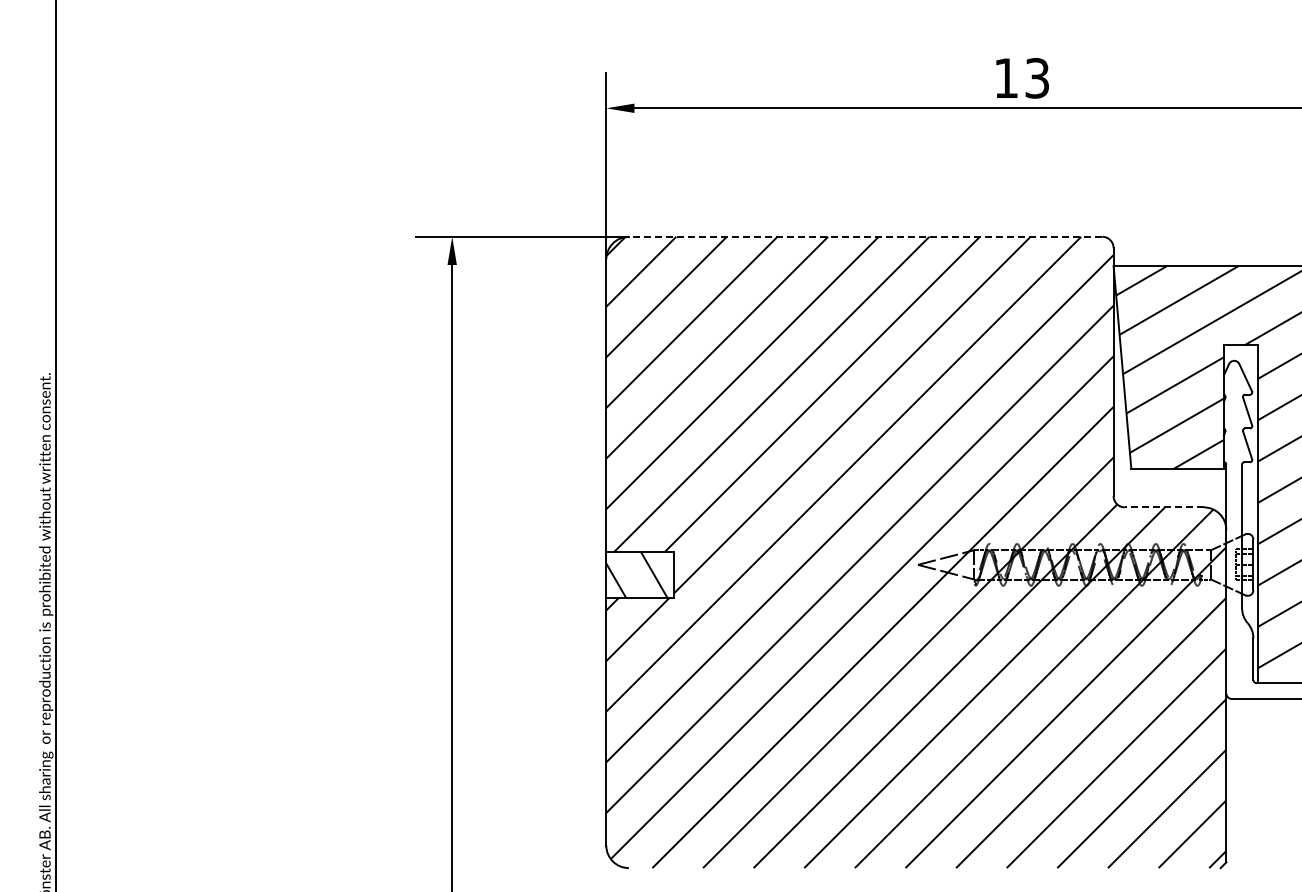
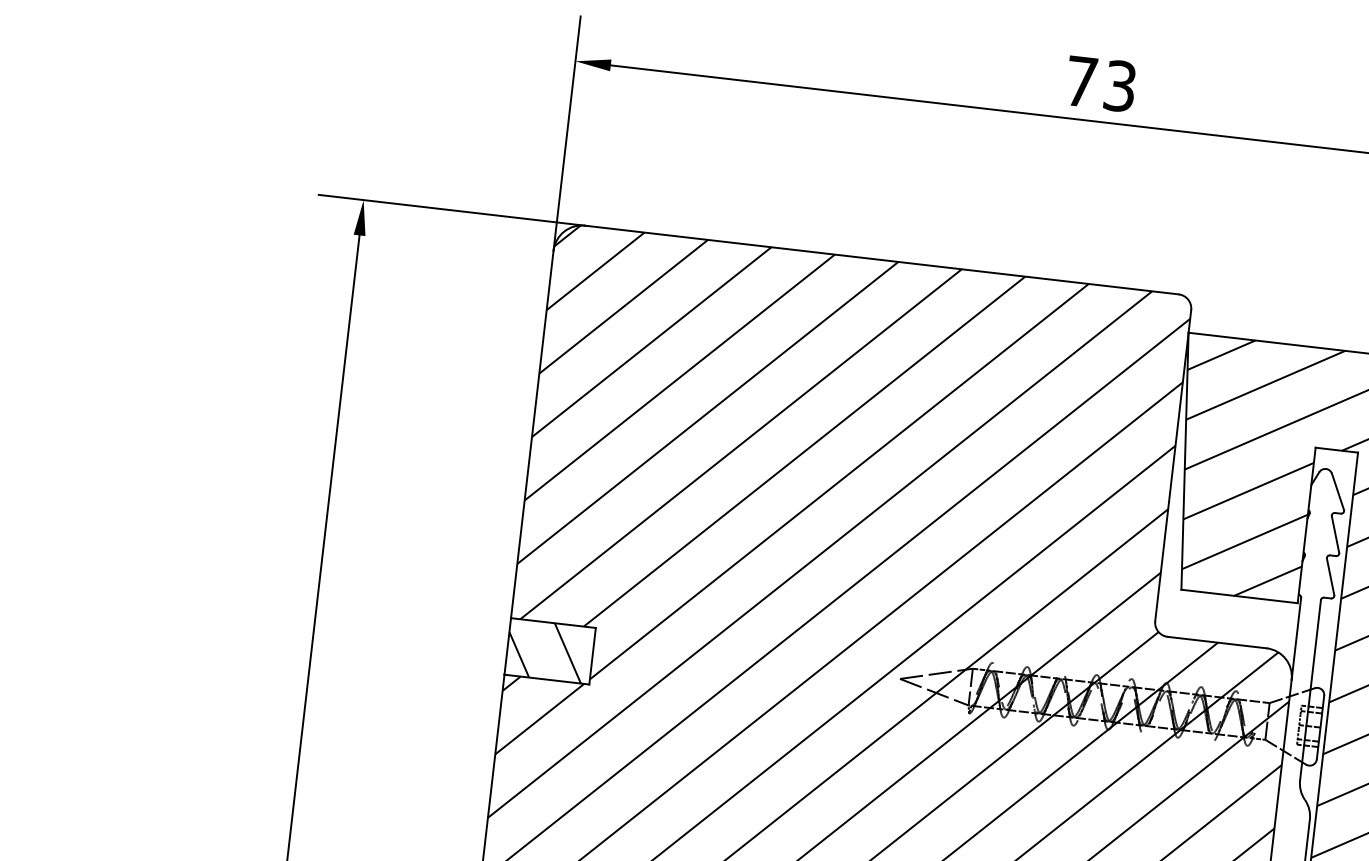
text: (1006, 77) -> (1081, 80), 13 -> 73
line: (865, 236) -> (881, 259), dashed -> solid
line: (1163, 507) -> (1216, 642), dashed -> solid

